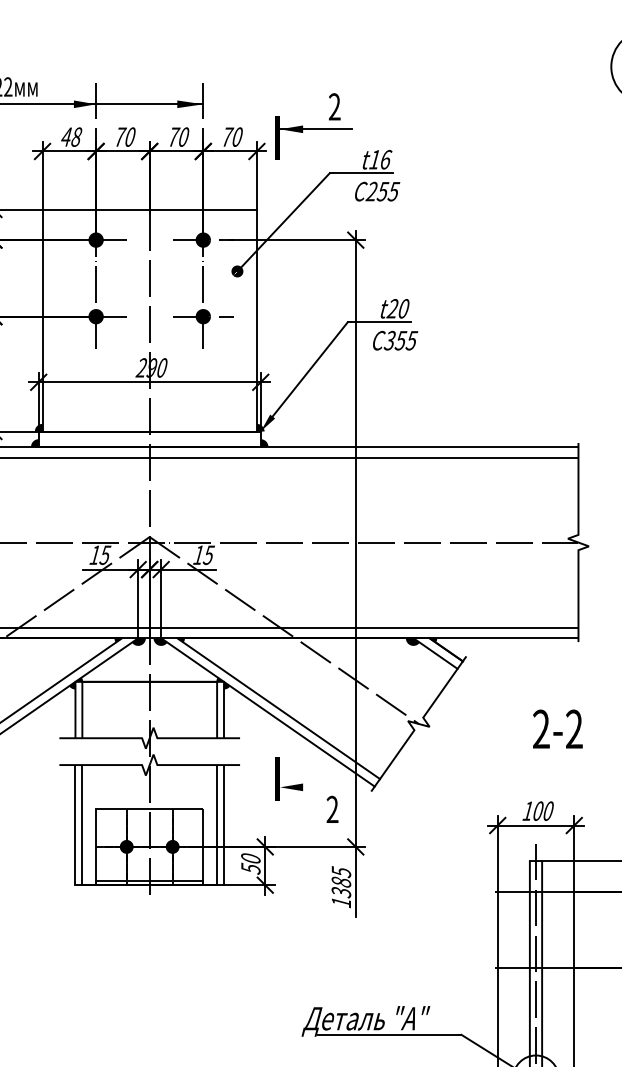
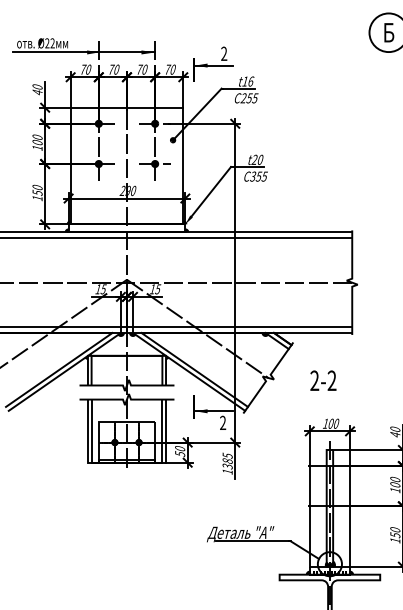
text: (70, 136) -> (85, 69), 48 -> 70
text: (558, 728) -> (323, 380), moved
line: (316, 787) -> (214, 411), added

